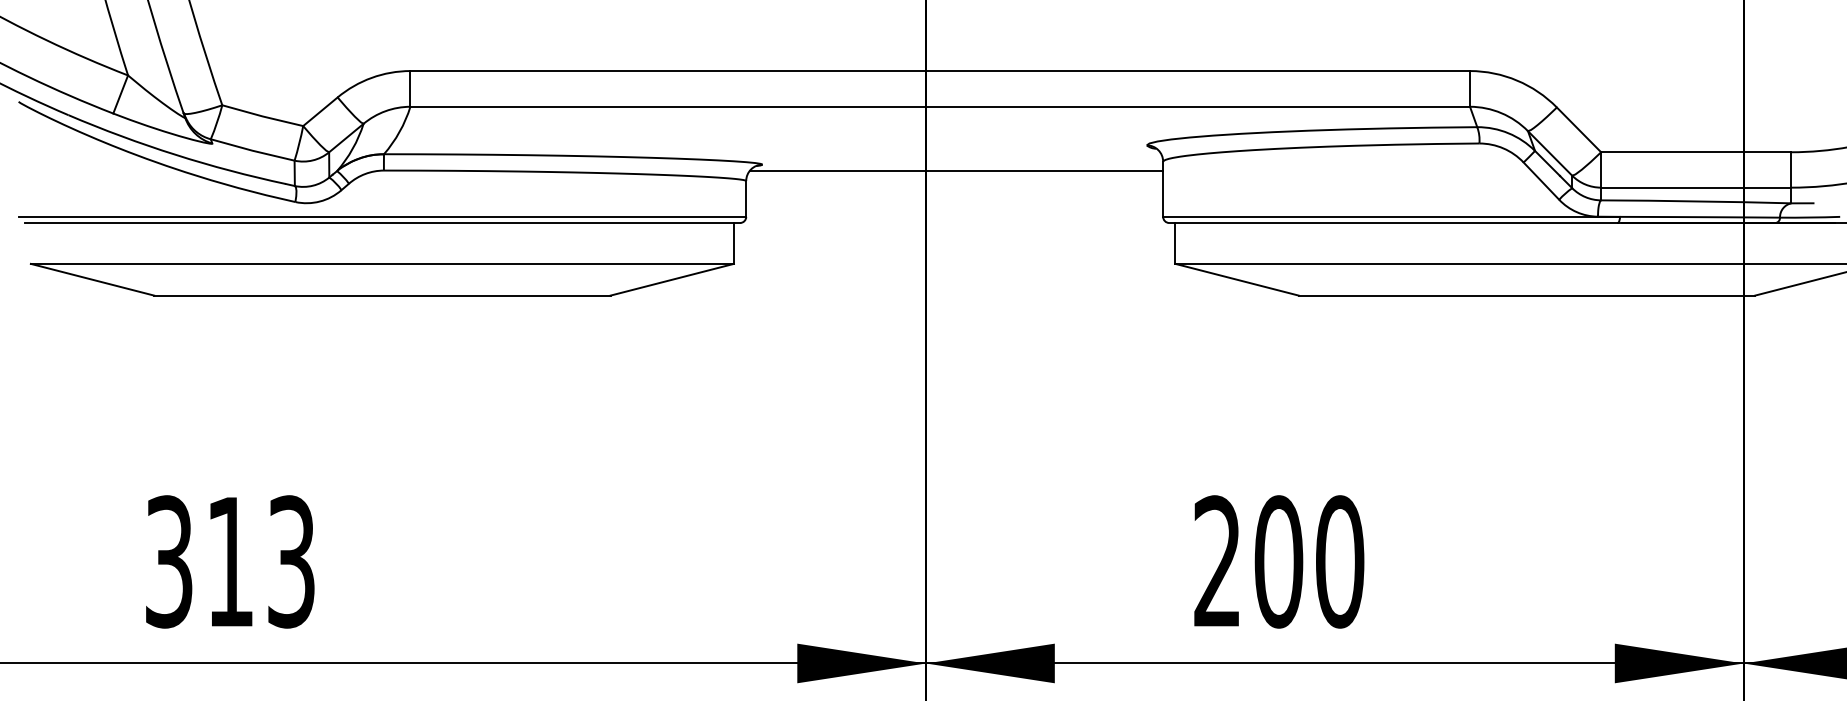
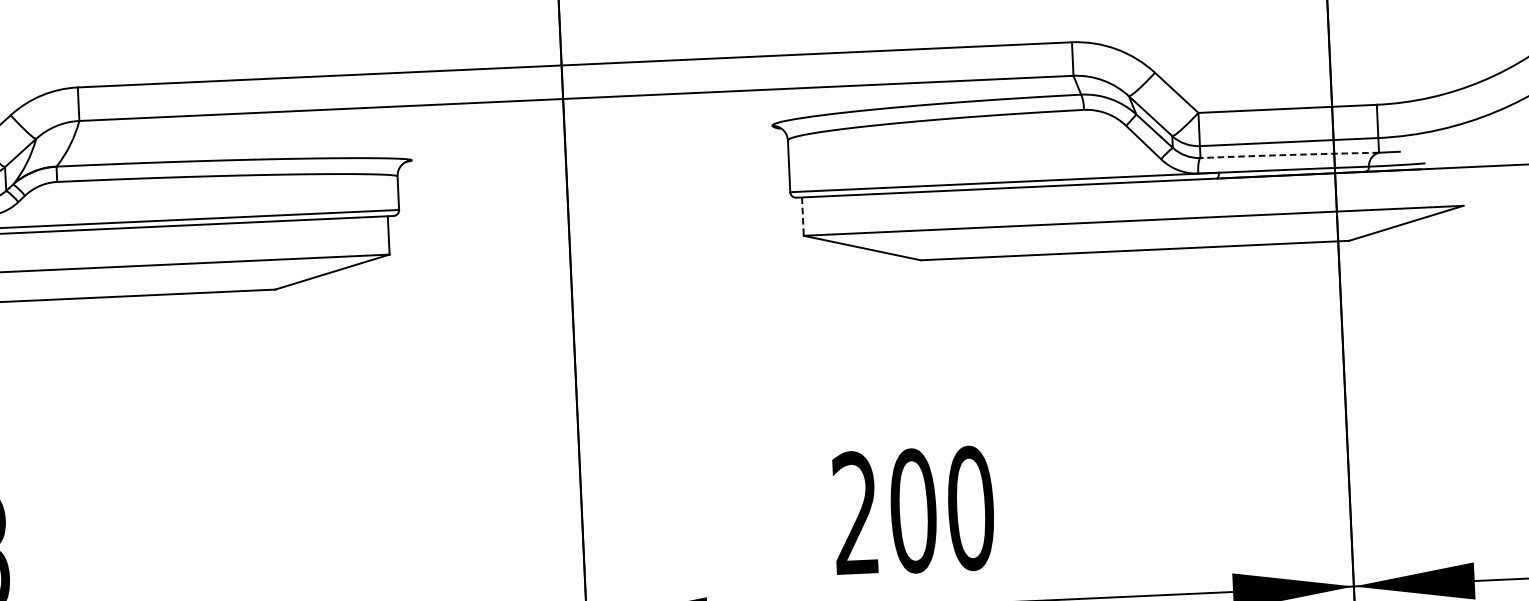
line: (956, 171) -> (594, 158), removed
arc: (1696, 201) -> (1290, 155), solid -> dashed
line: (1175, 243) -> (802, 216), solid -> dashed

